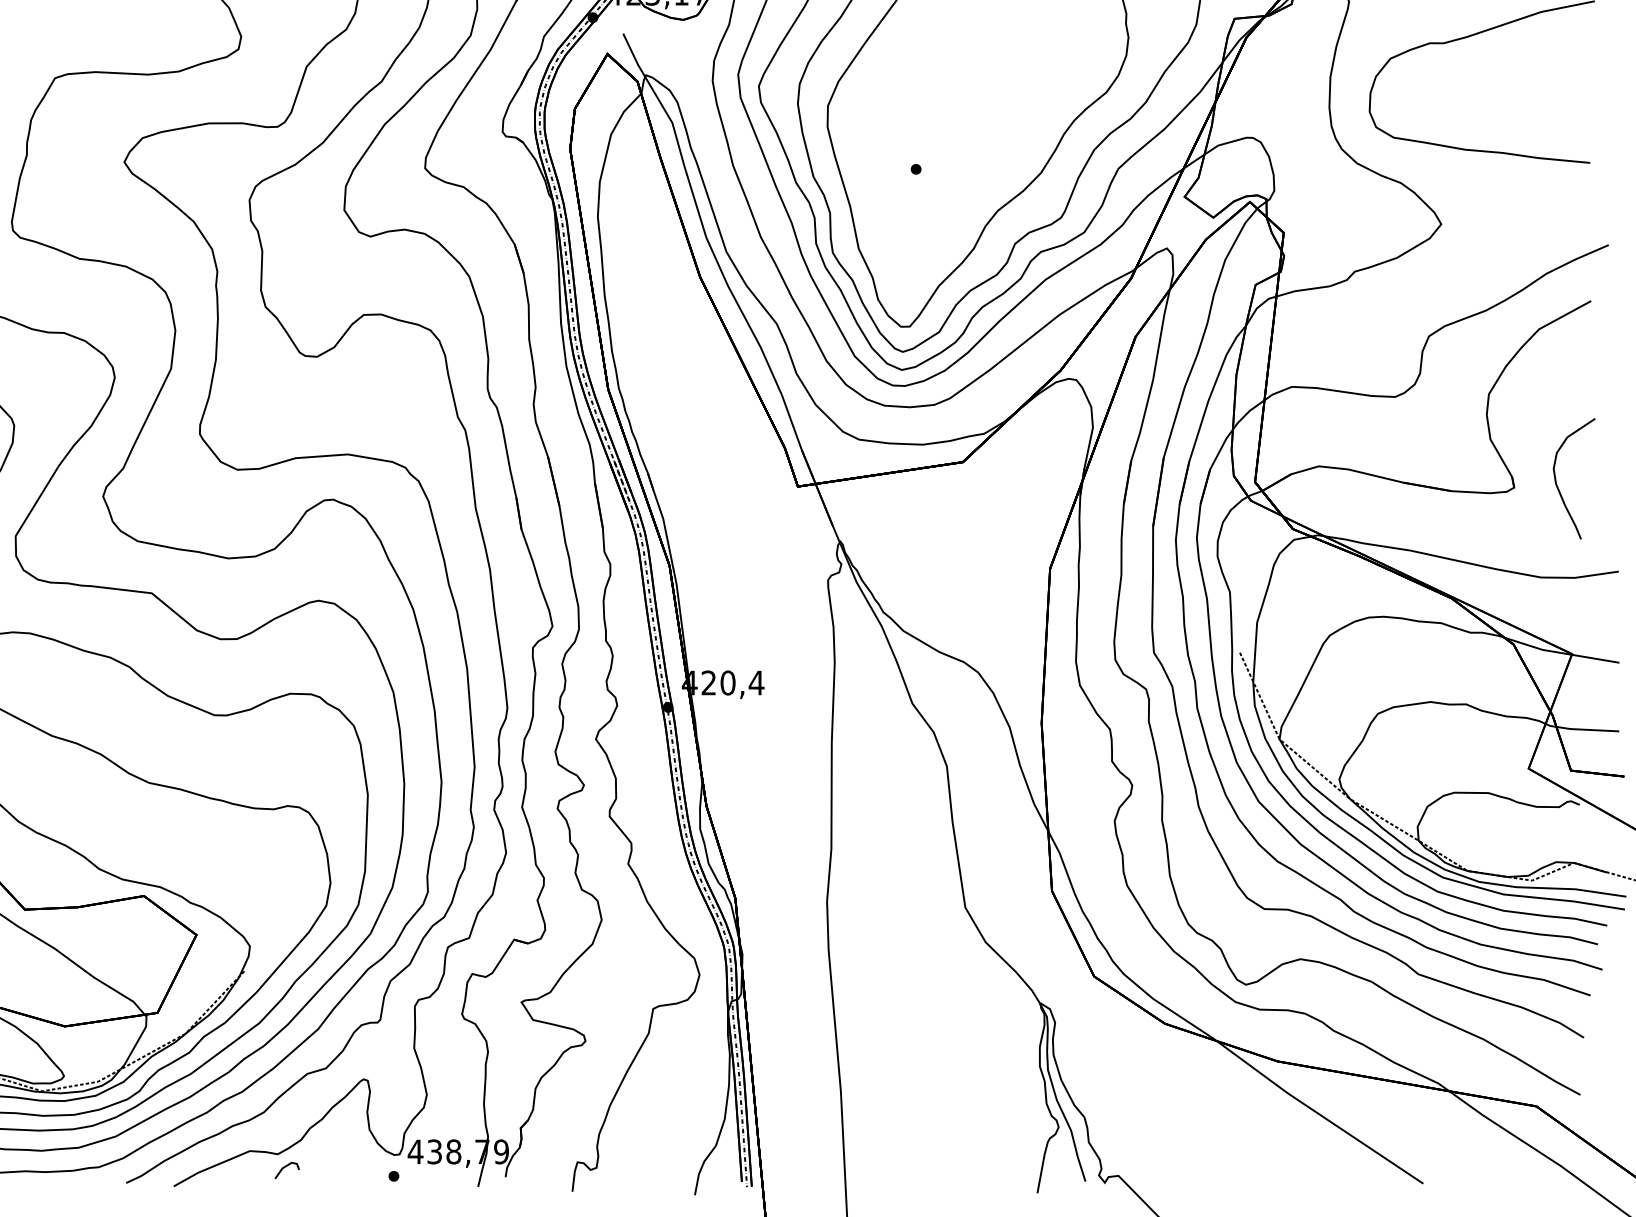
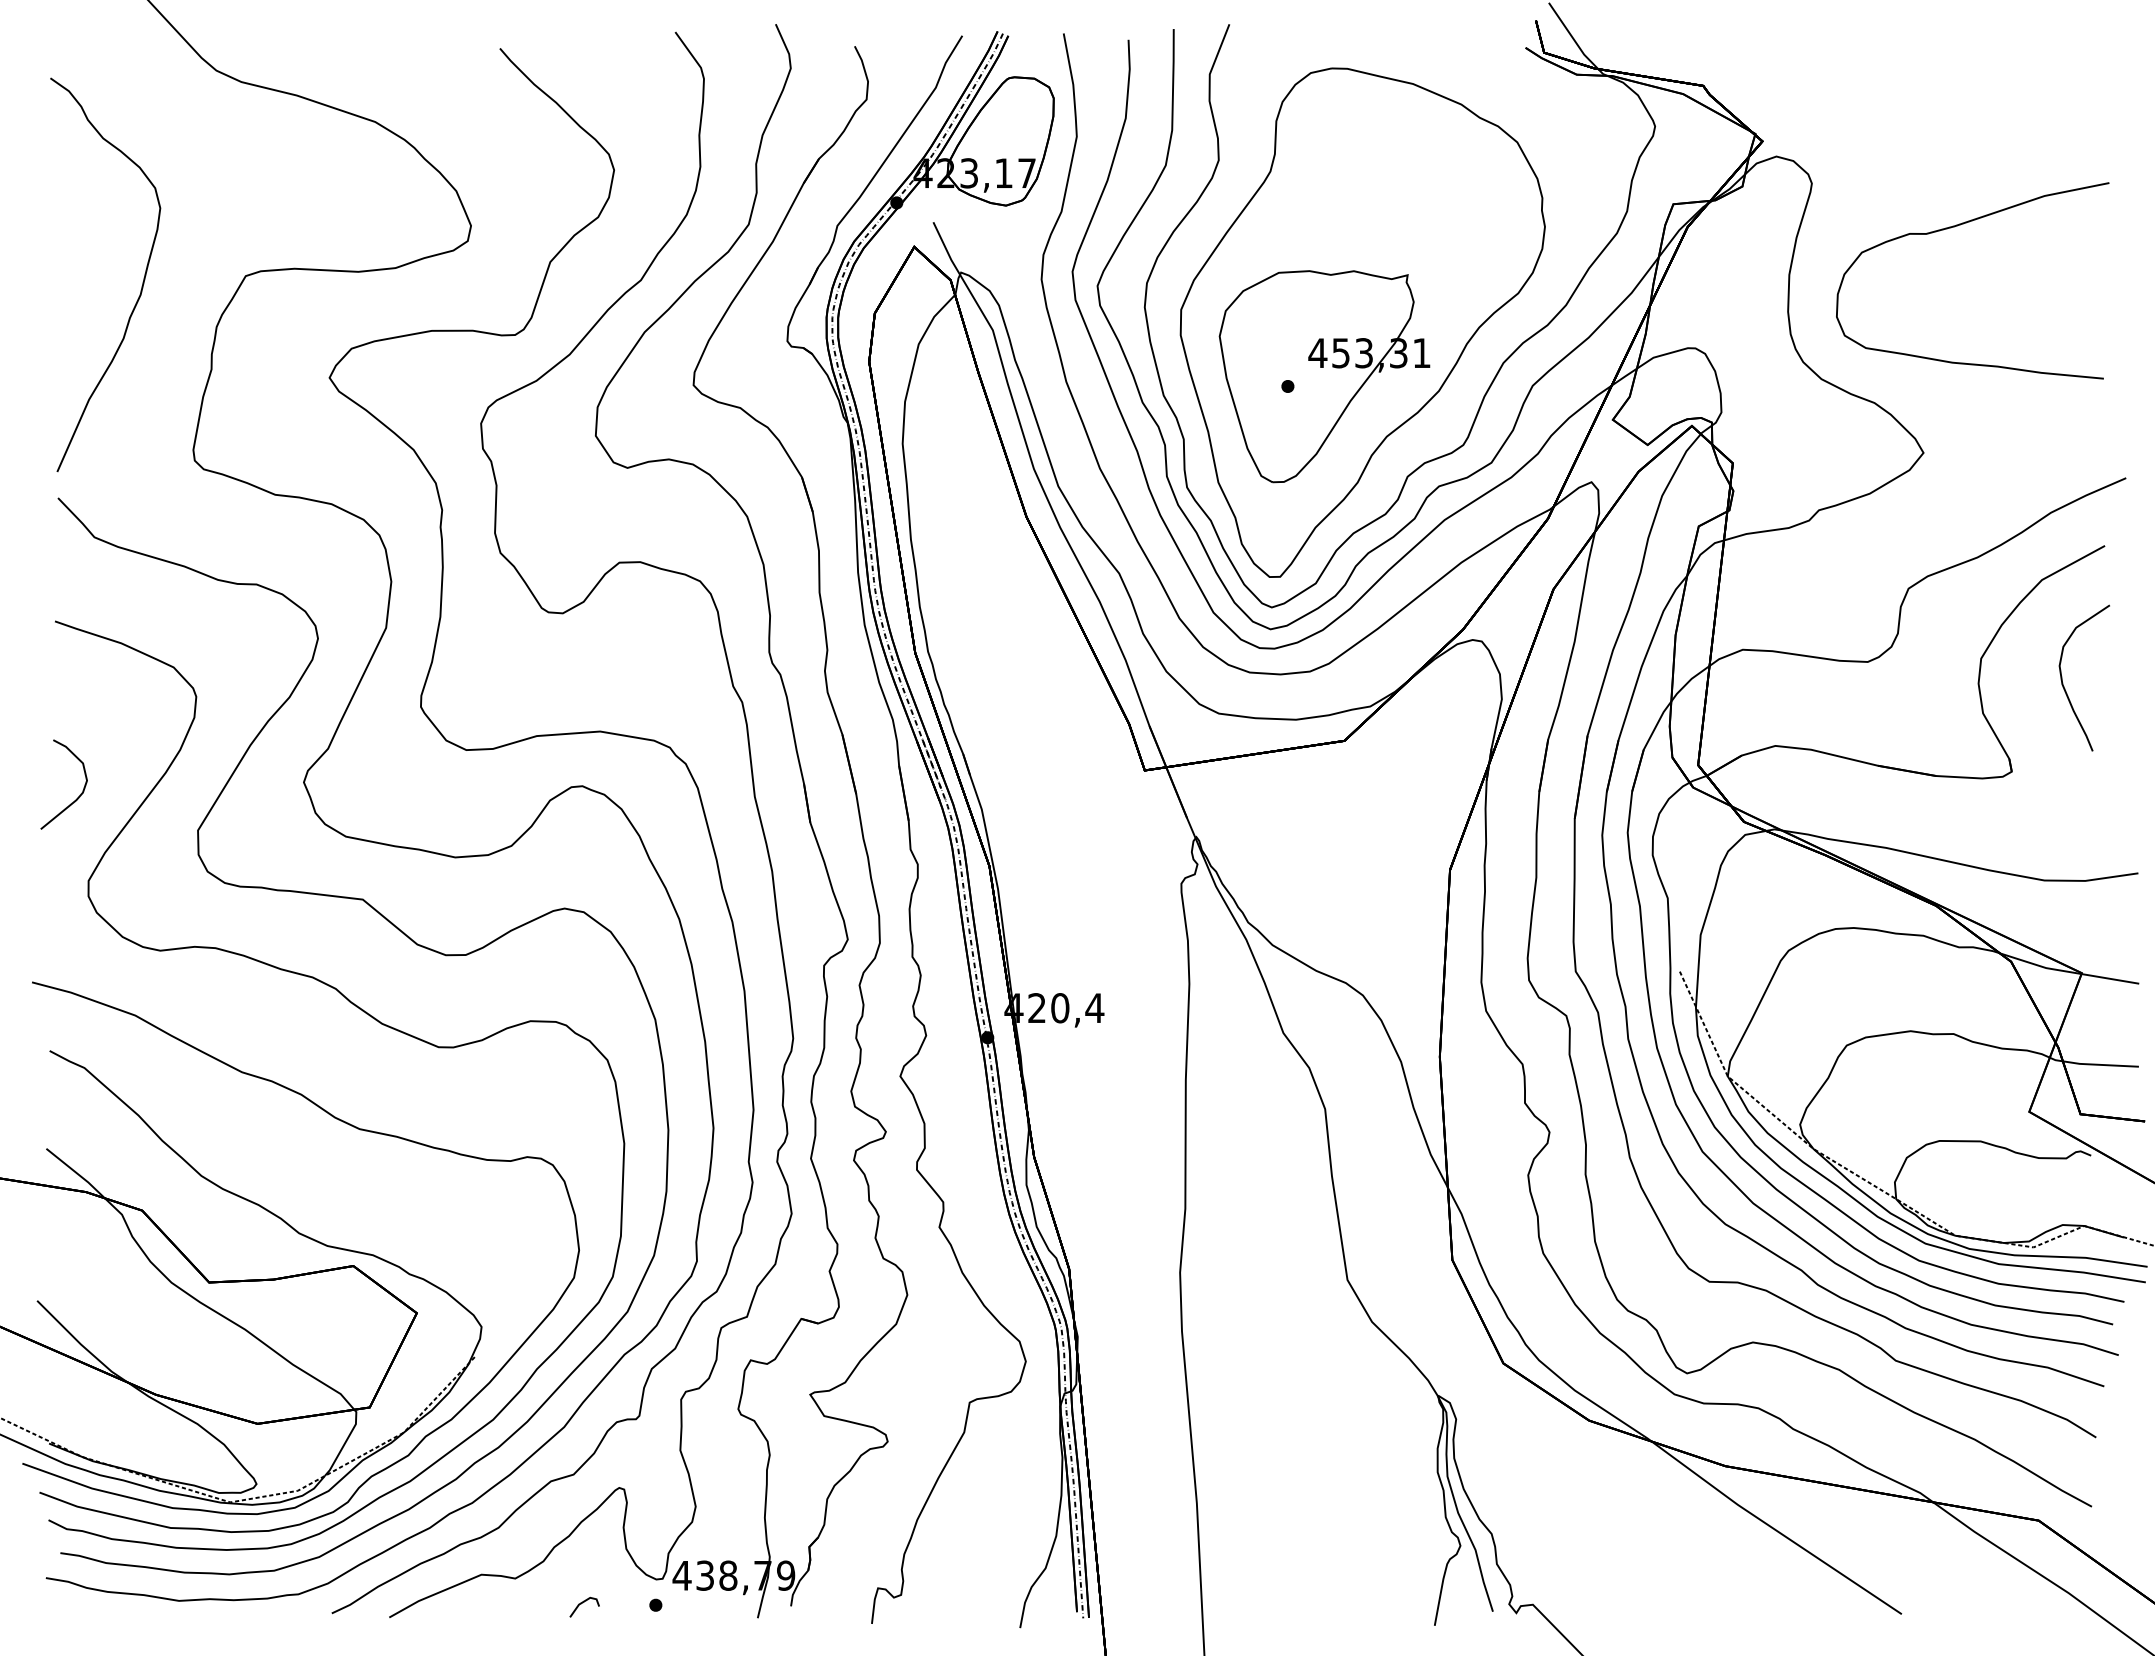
part: (946, 161) -> (1324, 376), added
curve: (1556, 483) -> (2063, 683), moved
line: (285, 1167) -> (582, 1603), moved

